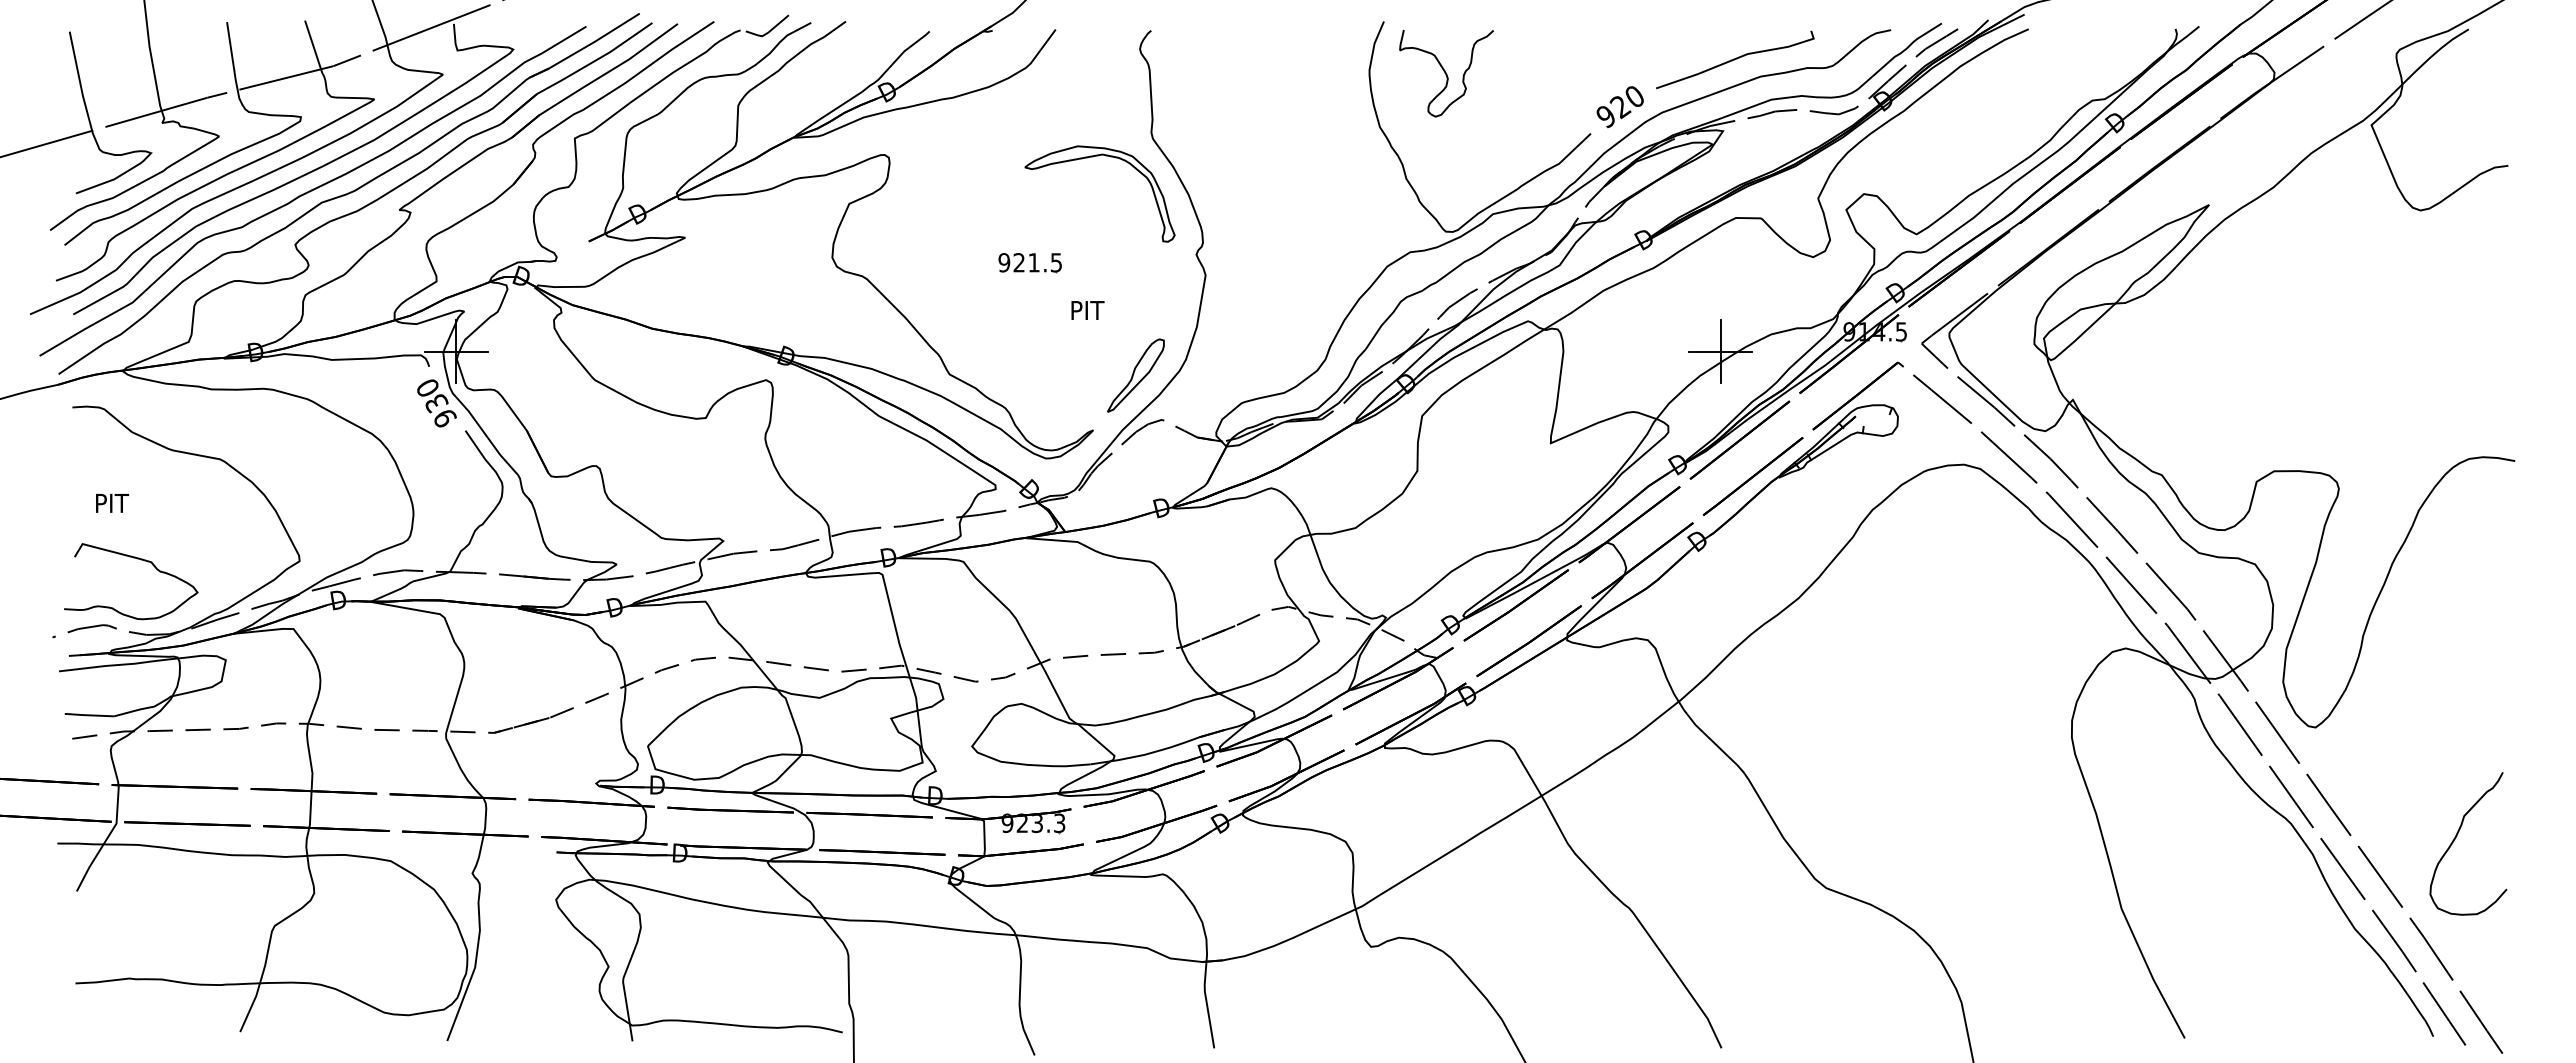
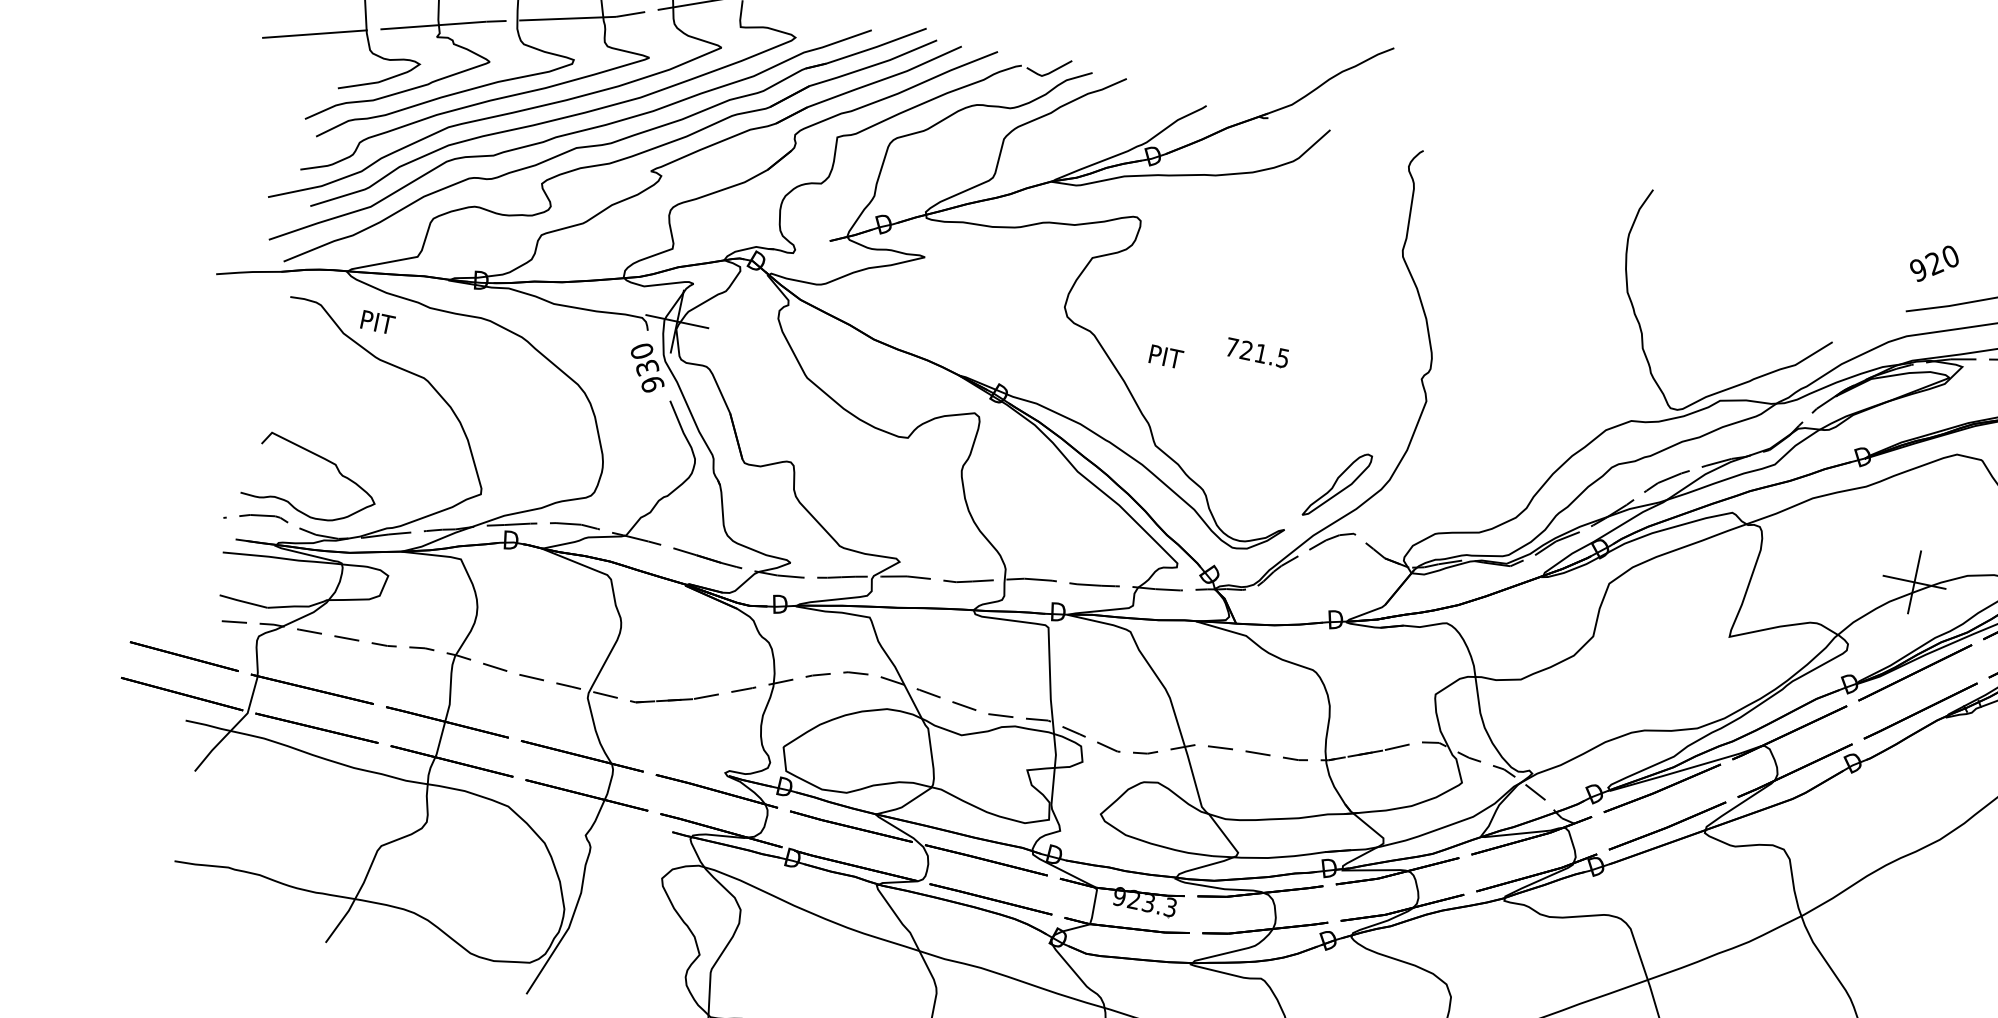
part: (1446, 73) -> (1703, 253), removed
text: (1619, 107) -> (1933, 264), moved
part: (1093, 157) -> (1340, 262), removed
text: (1004, 262) -> (1232, 347), 921.5 -> 721.5
text: (1087, 310) -> (1165, 356), moved
text: (112, 503) -> (377, 322), moved

